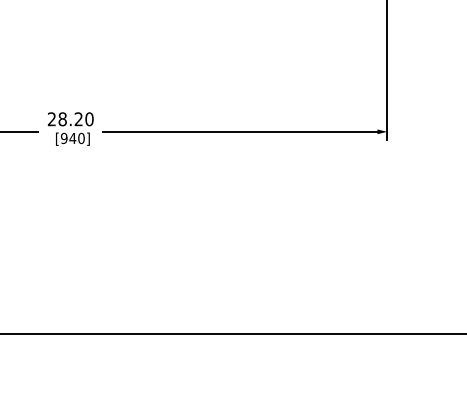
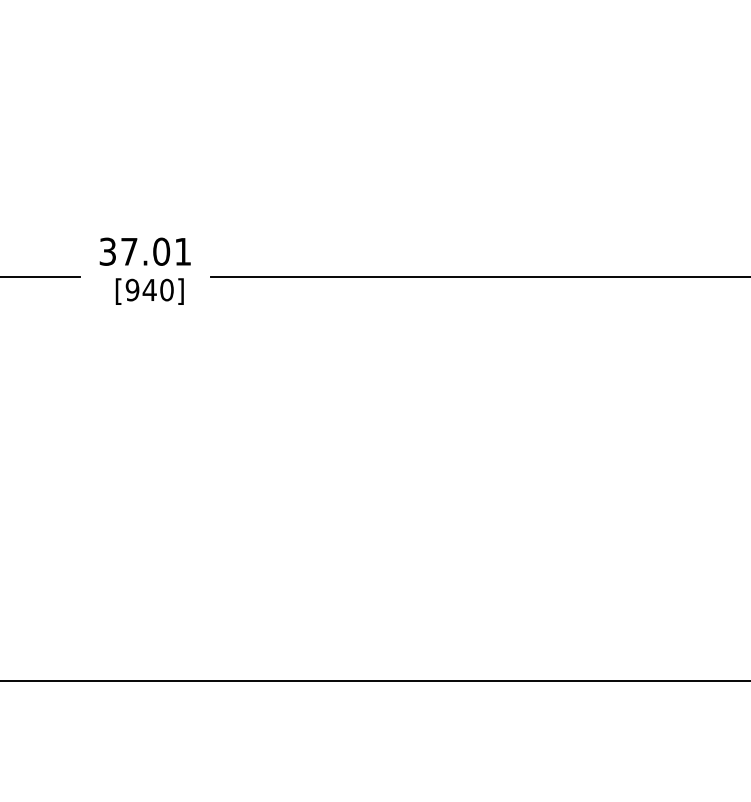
text: (70, 119) -> (145, 252), 28.20 -> 37.01

